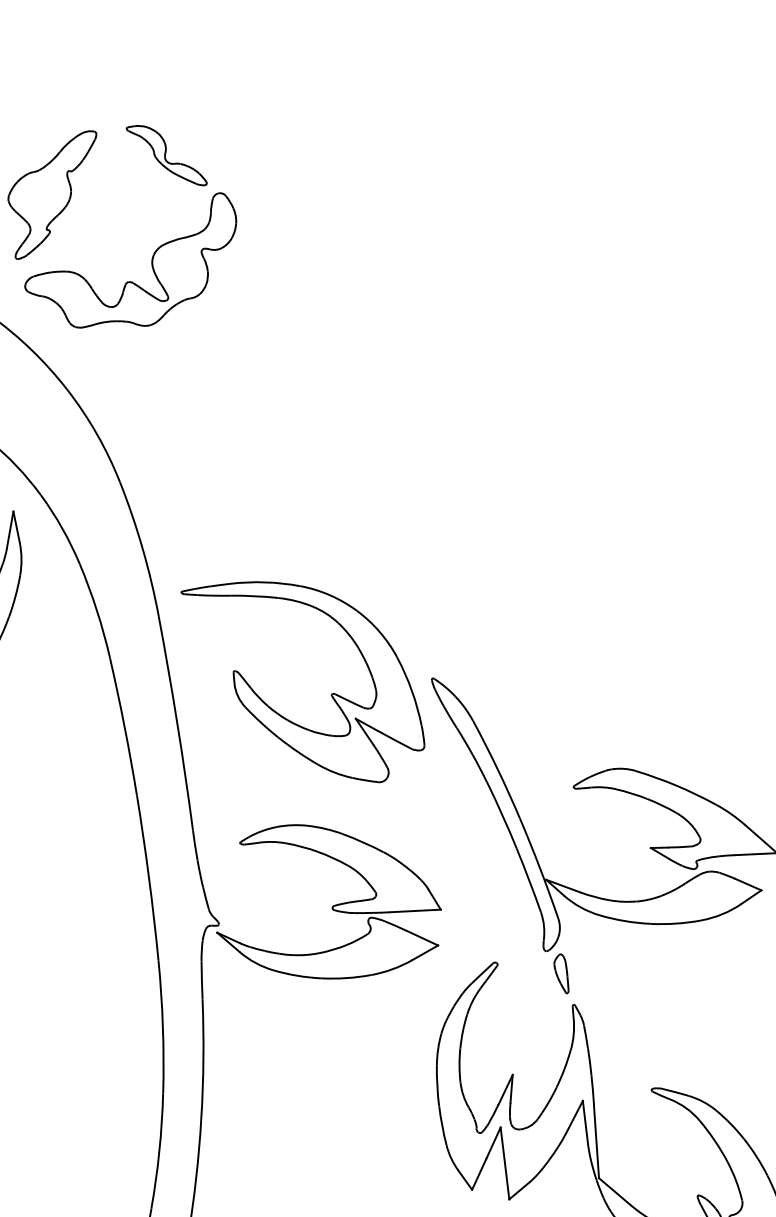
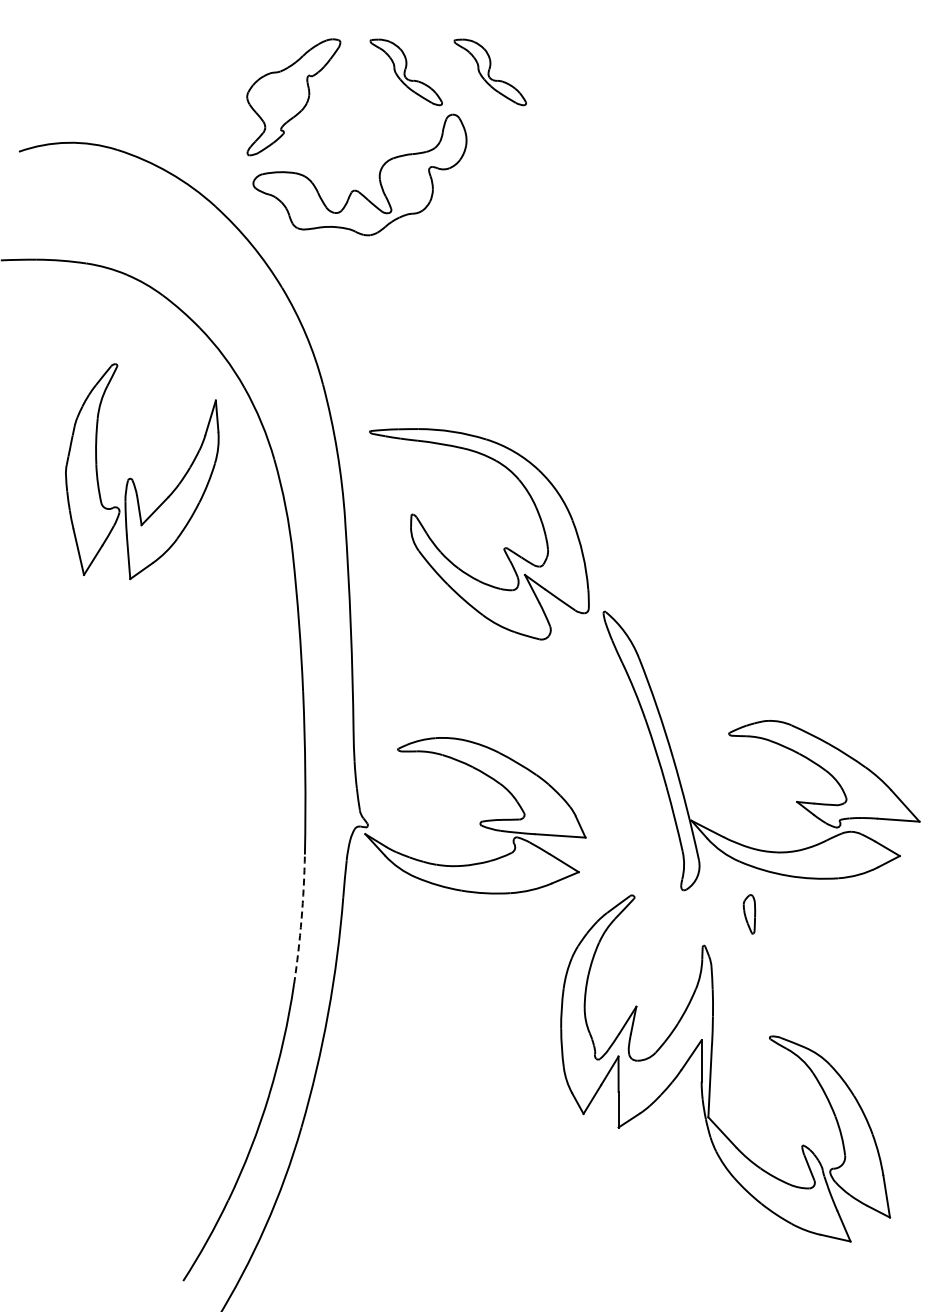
part: (251, 146) -> (489, 72), added
part: (330, 694) -> (503, 548), moved
part: (561, 974) -> (749, 914), moved
arc: (162, 1026) -> (301, 919), solid -> dashed

